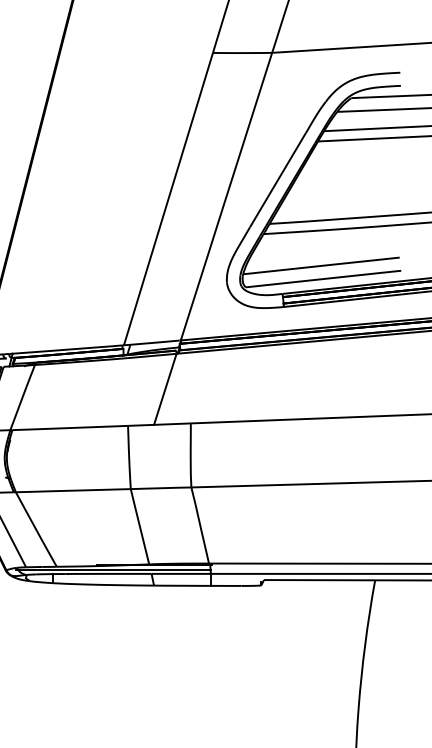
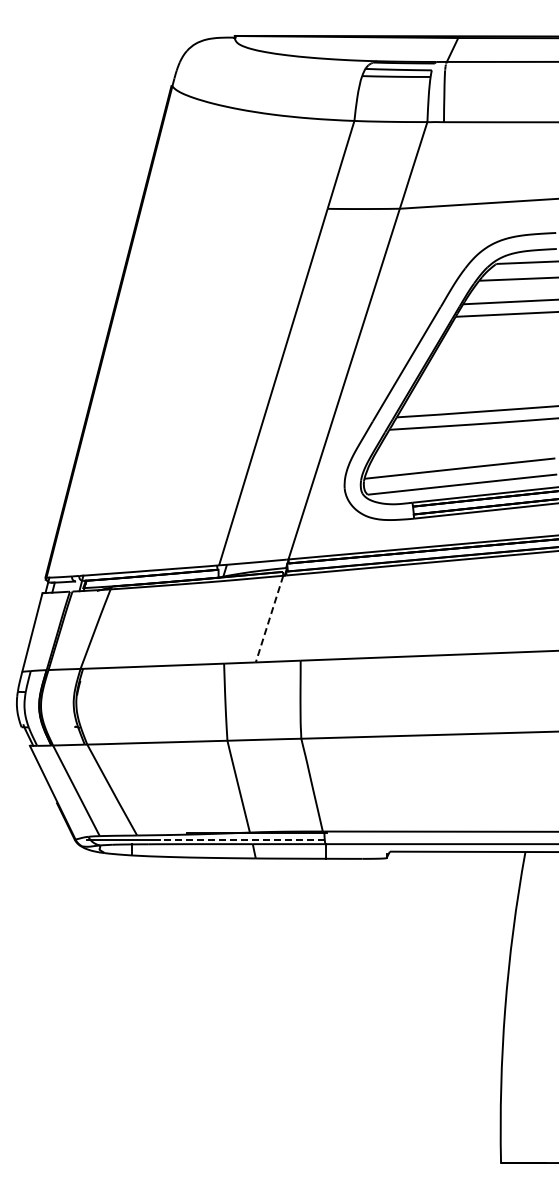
line: (165, 389) -> (269, 619), solid -> dashed
line: (142, 570) -> (241, 839), solid -> dashed

